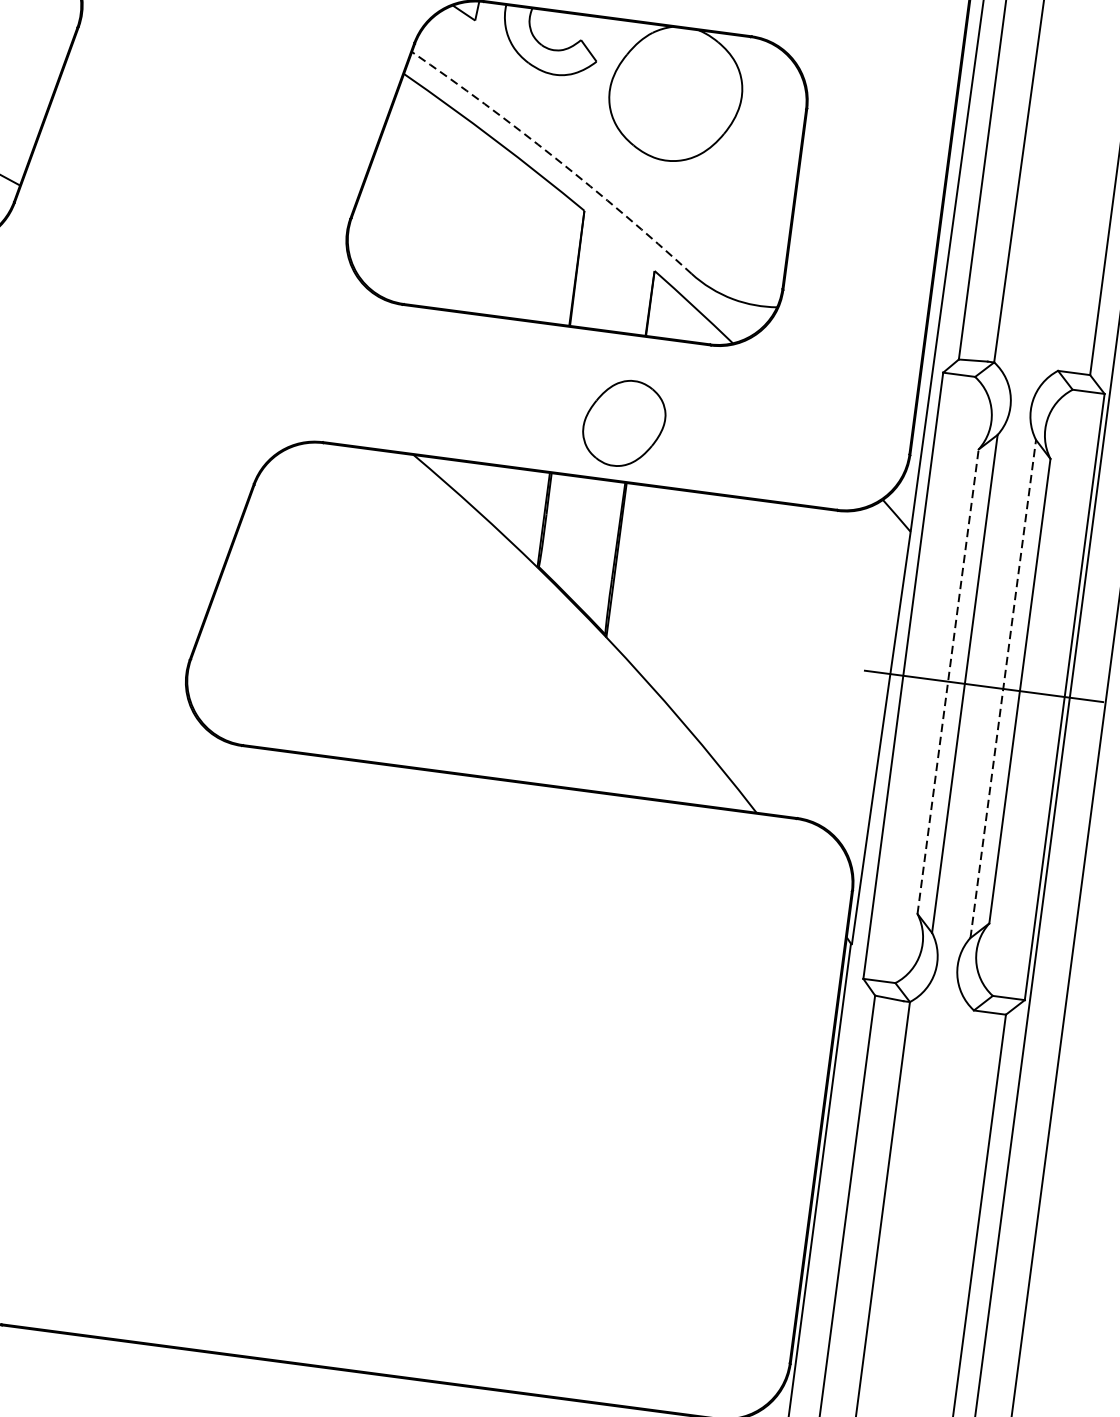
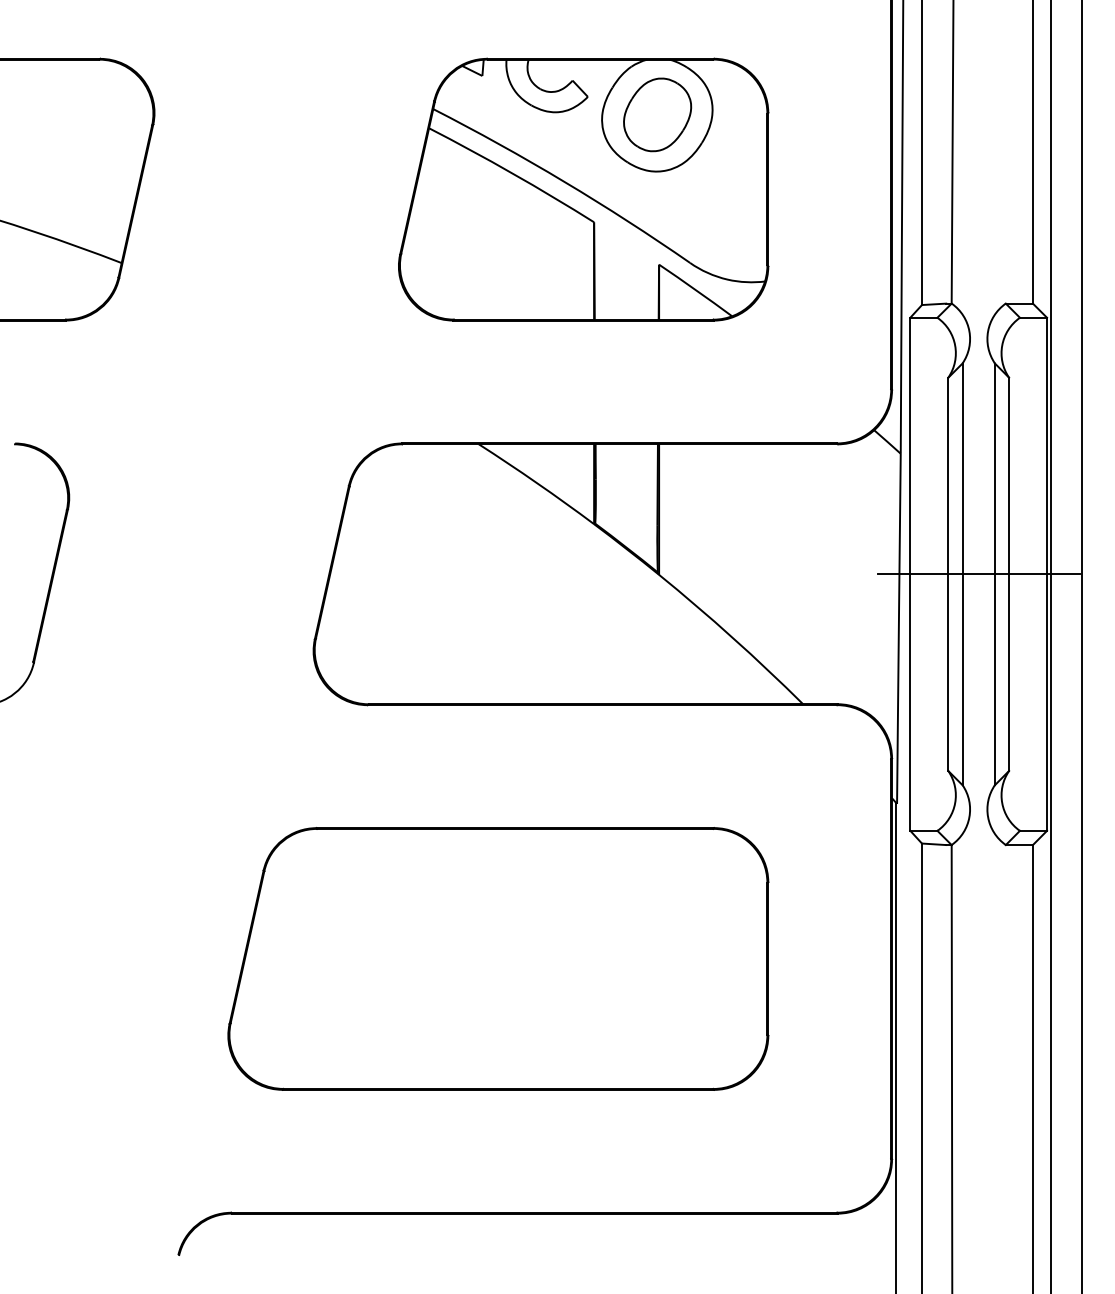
arc: (555, 157) -> (564, 181), dashed -> solid
part: (624, 422) -> (657, 114), moved
line: (948, 681) -> (948, 574), dashed -> solid
line: (1003, 689) -> (995, 574), dashed -> solid
part: (356, 1065) -> (498, 958), added

